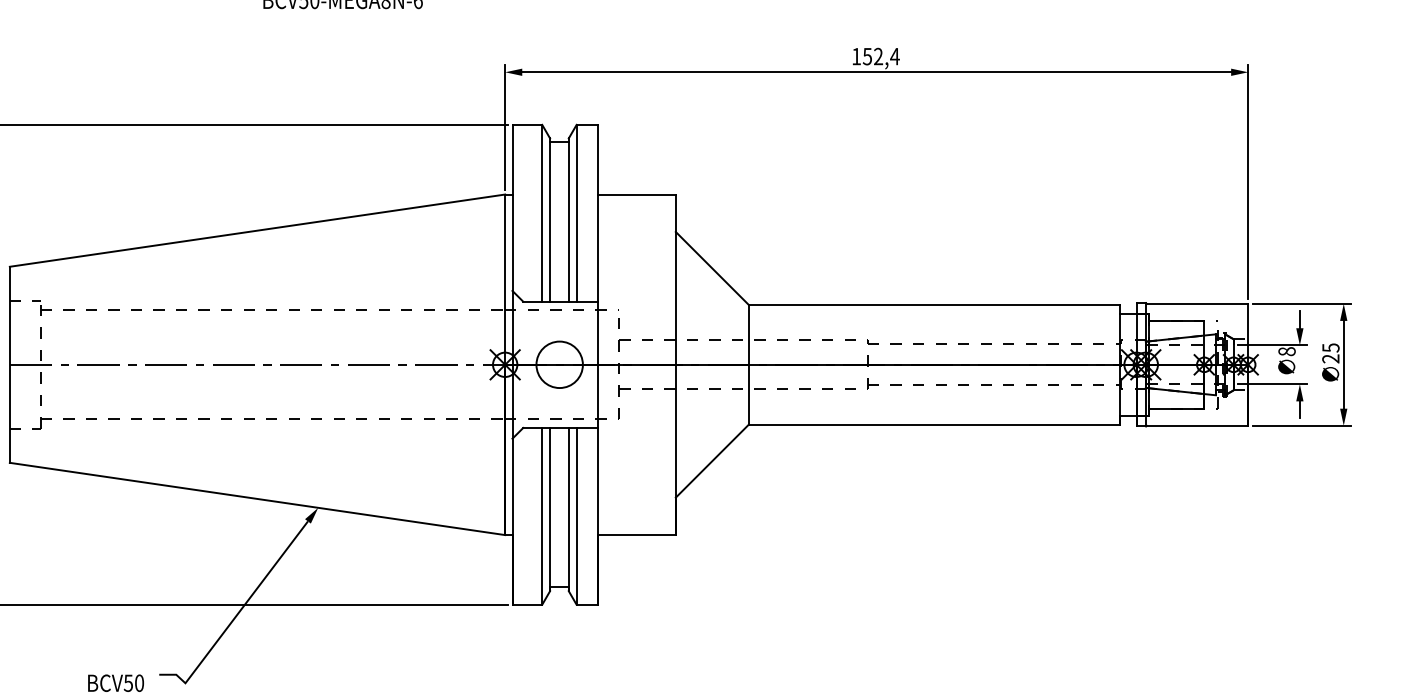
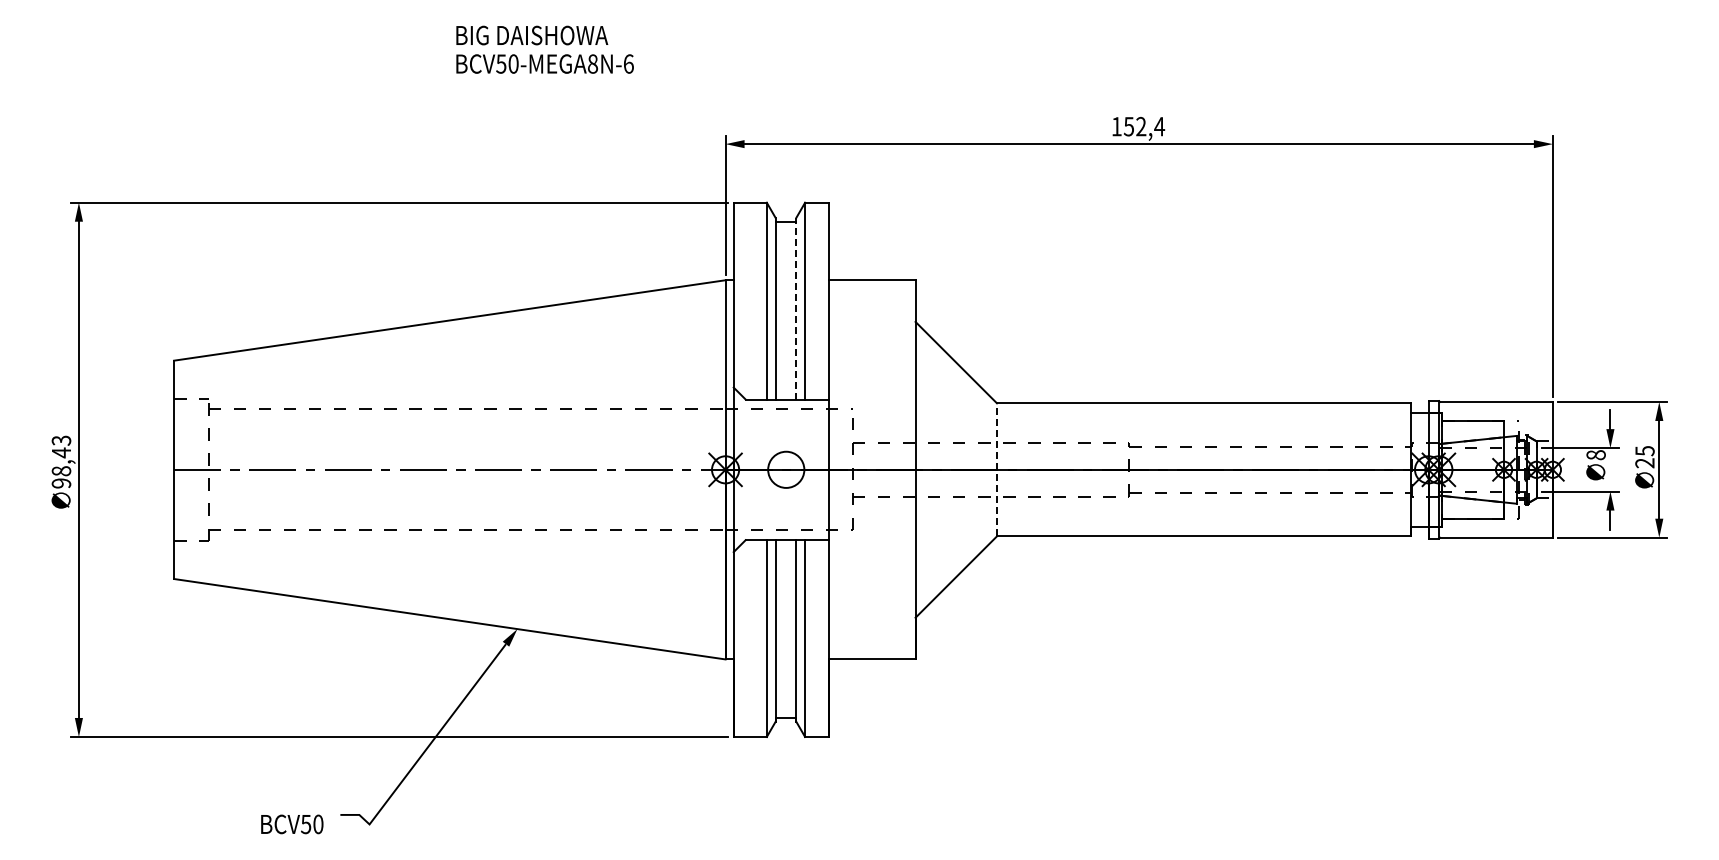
line: (568, 219) -> (796, 308), solid -> dashed
circle: (559, 364) -> (786, 469), size x0.7
line: (749, 364) -> (997, 469), solid -> dashed

